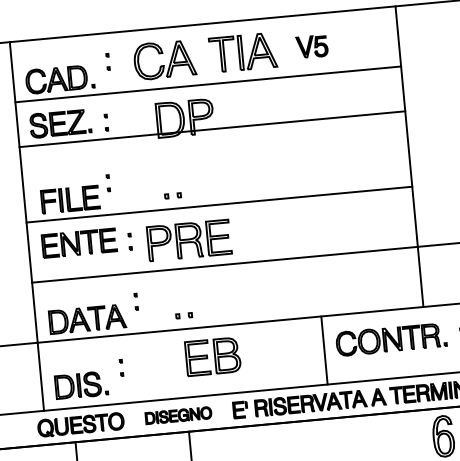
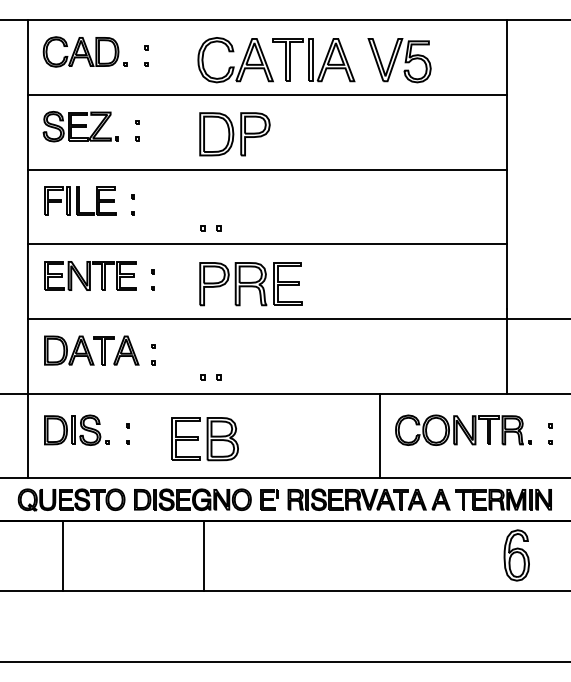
part: (312, 46) -> (399, 60), size x1.67
part: (164, 65) -> (234, 66), moved
part: (59, 79) -> (84, 51), moved
line: (211, 129) -> (266, 169), moved
part: (70, 198) -> (80, 200), moved
part: (188, 240) -> (250, 284), moved
part: (87, 319) -> (91, 350), moved
part: (212, 357) -> (204, 439), moved
part: (81, 384) -> (76, 429), moved
part: (178, 415) -> (192, 499), size x1.43

